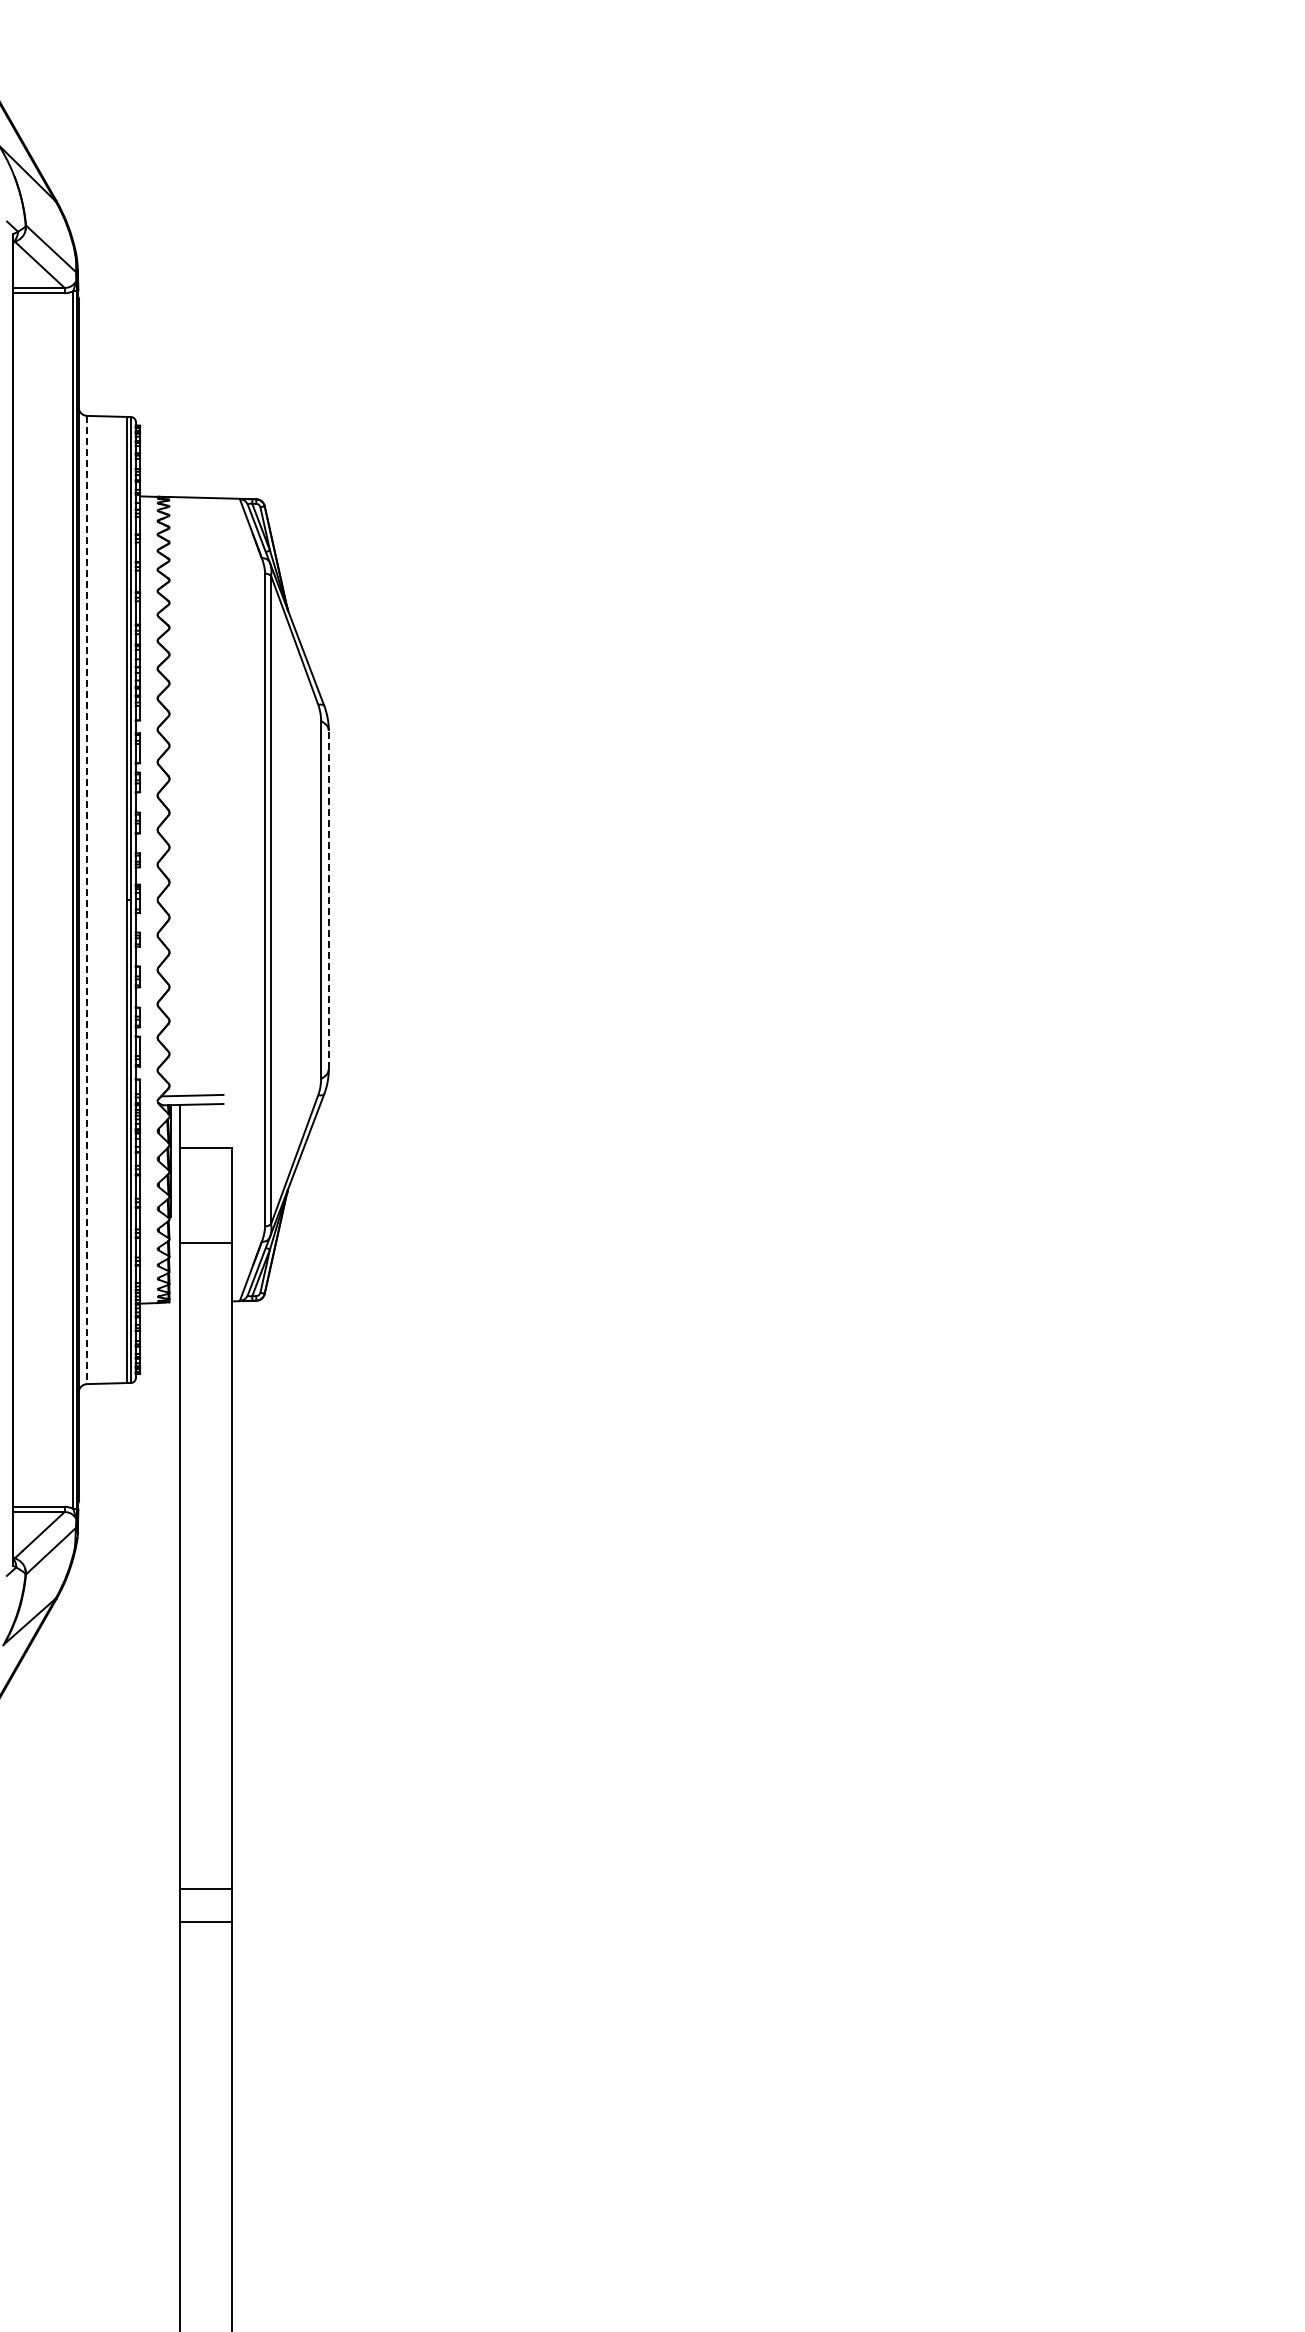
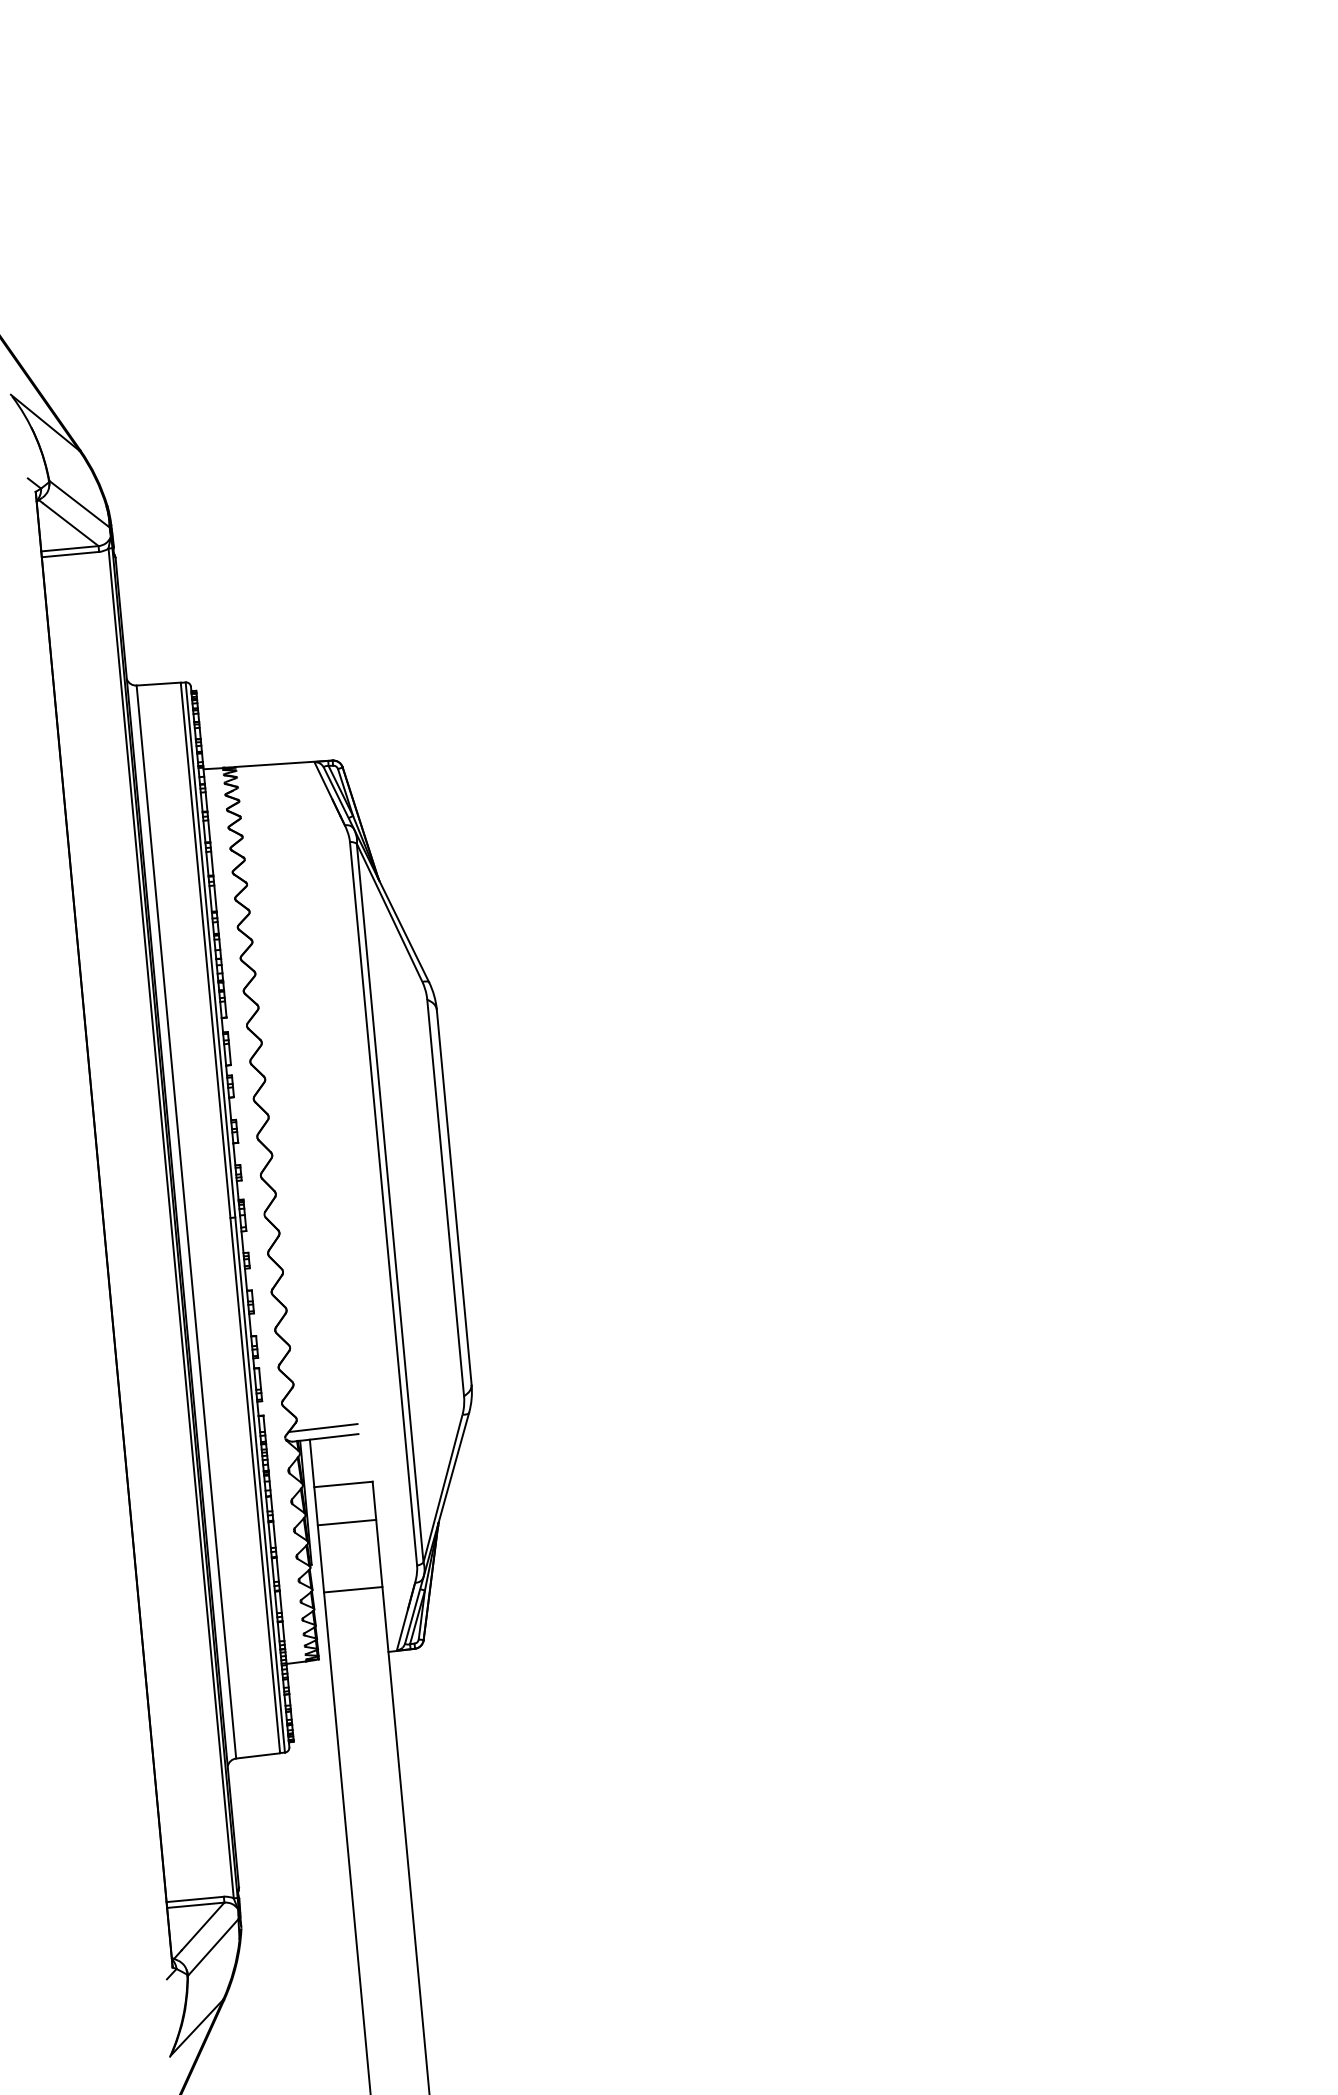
line: (328, 899) -> (453, 1196), dashed -> solid
line: (87, 900) -> (186, 1222), dashed -> solid
line: (205, 1182) -> (346, 1522), added

